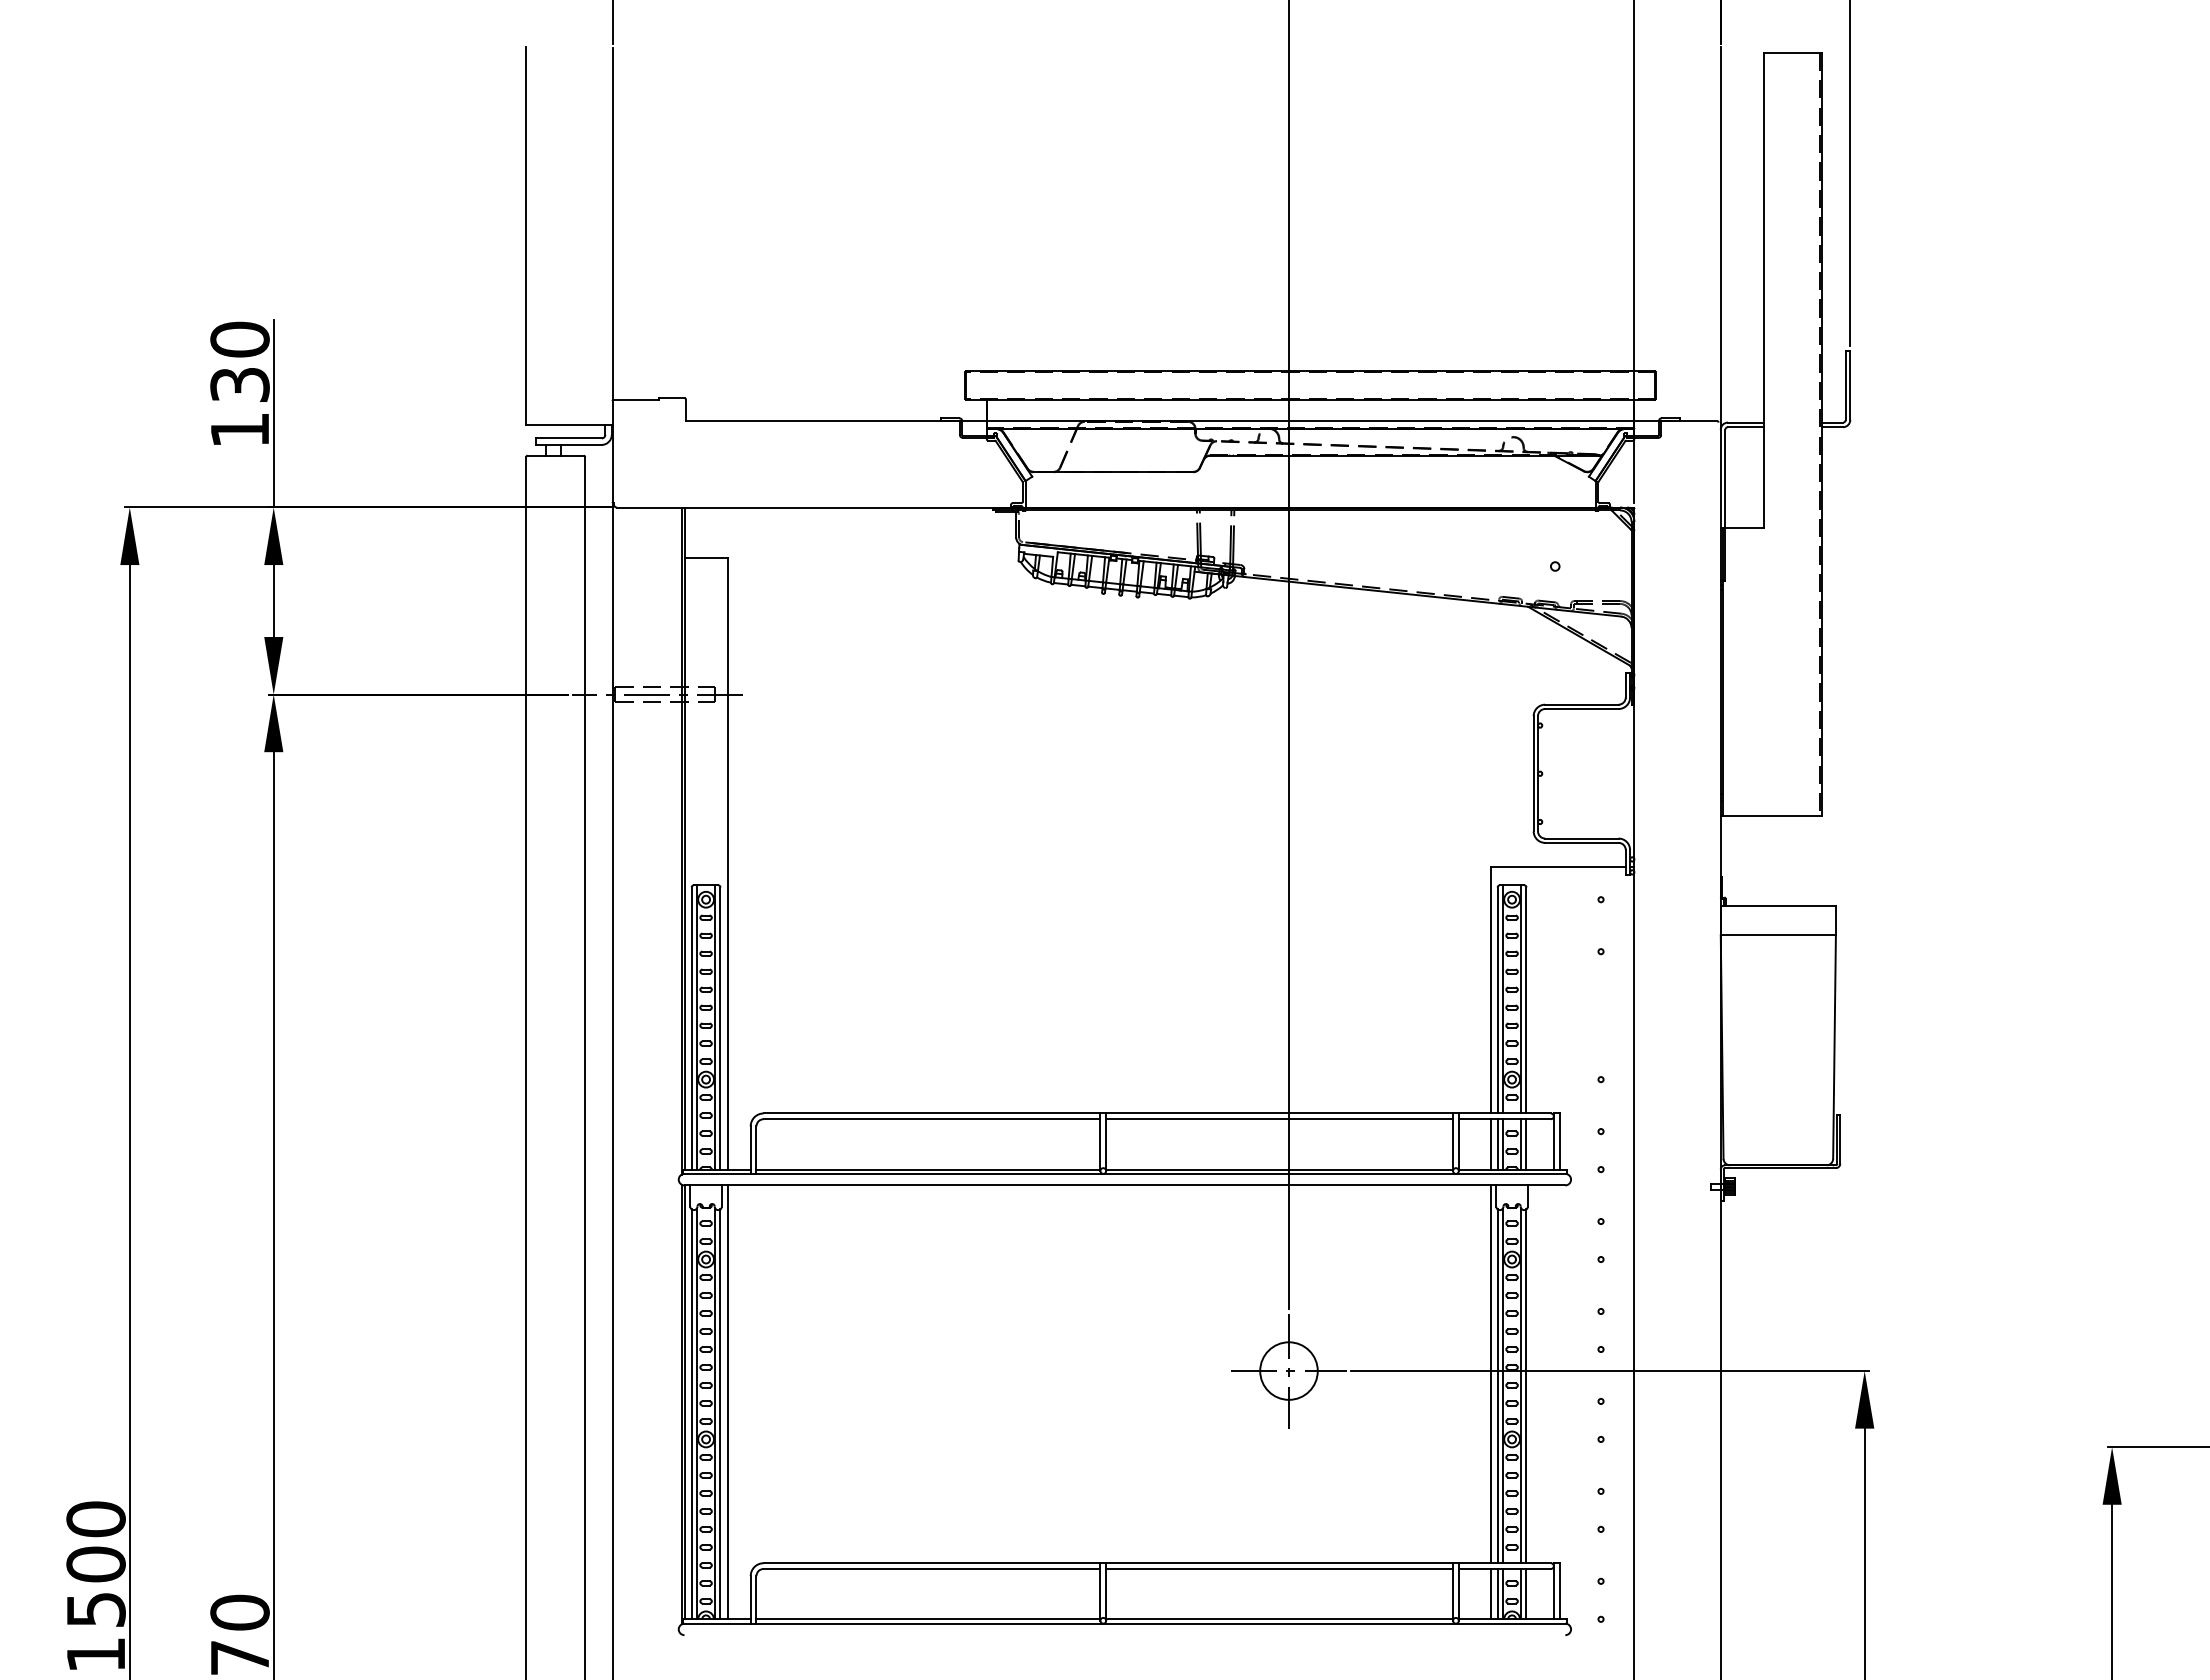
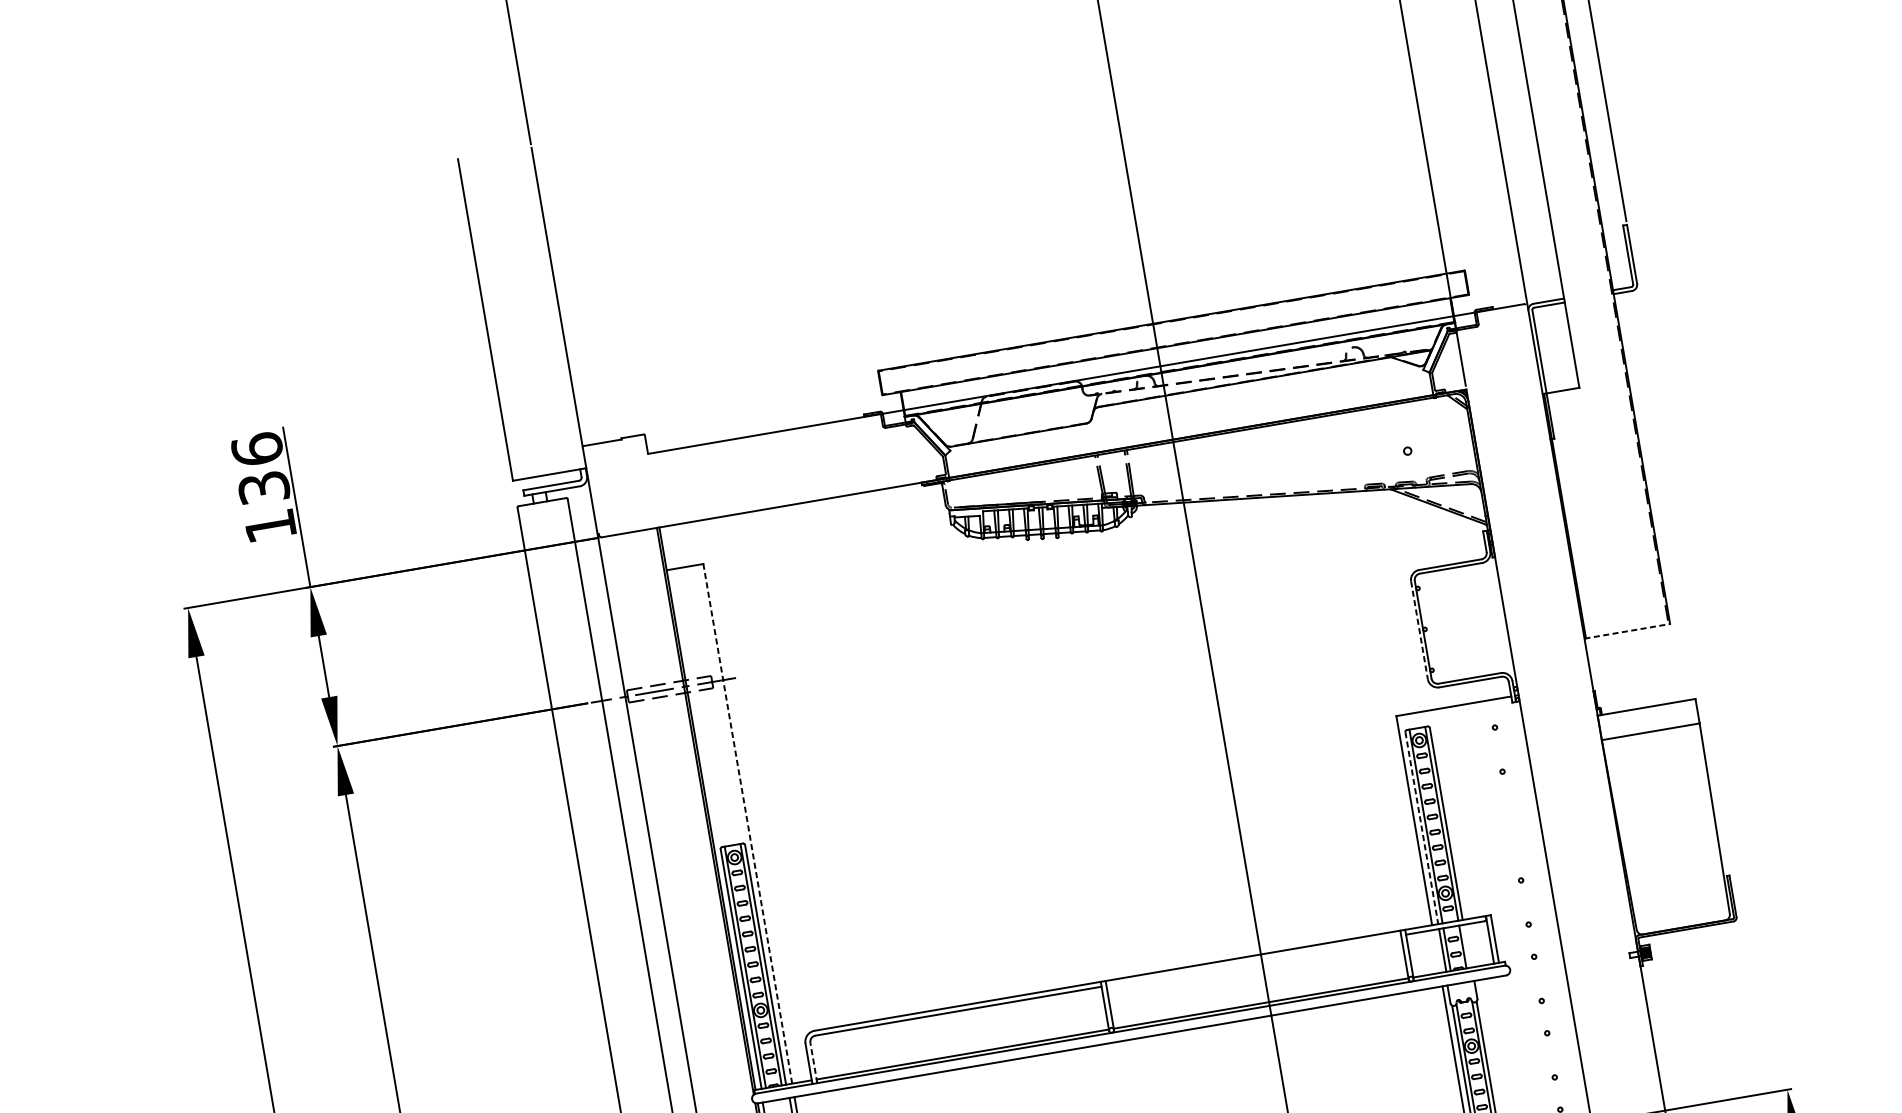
text: (239, 339) -> (256, 449), 130 -> 136
line: (1533, 773) -> (1419, 630), solid -> dashed
line: (1771, 815) -> (1627, 631), solid -> dashed
line: (727, 863) -> (747, 823), solid -> dashed
line: (1497, 1000) -> (1421, 828), solid -> dashed
line: (1279, 1119) -> (1253, 960), removed
line: (1490, 1144) -> (1436, 951), removed
line: (1526, 1144) -> (1467, 946), removed
line: (756, 1150) -> (813, 1063), solid -> dashed

